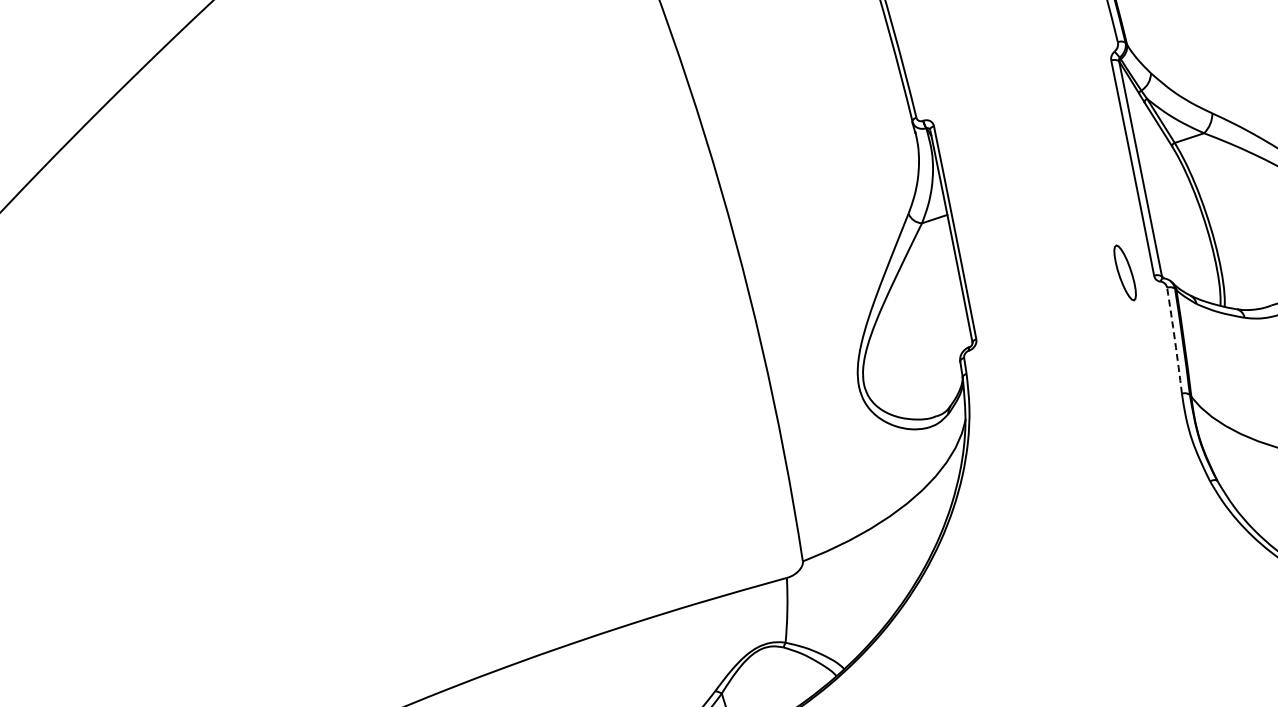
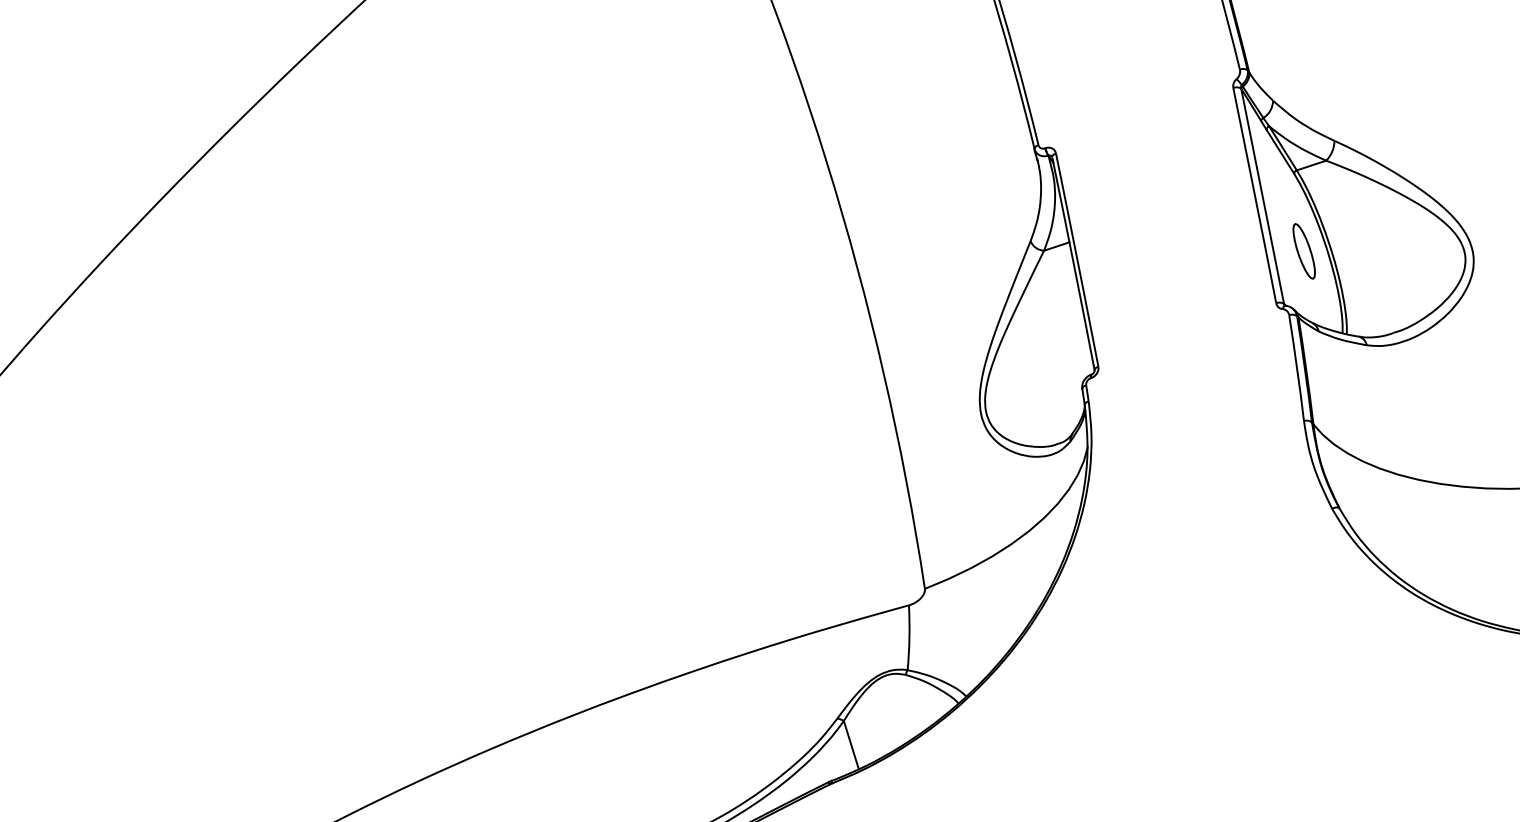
part: (1124, 273) -> (1303, 251), moved
arc: (1175, 341) -> (1297, 368), dashed -> solid

